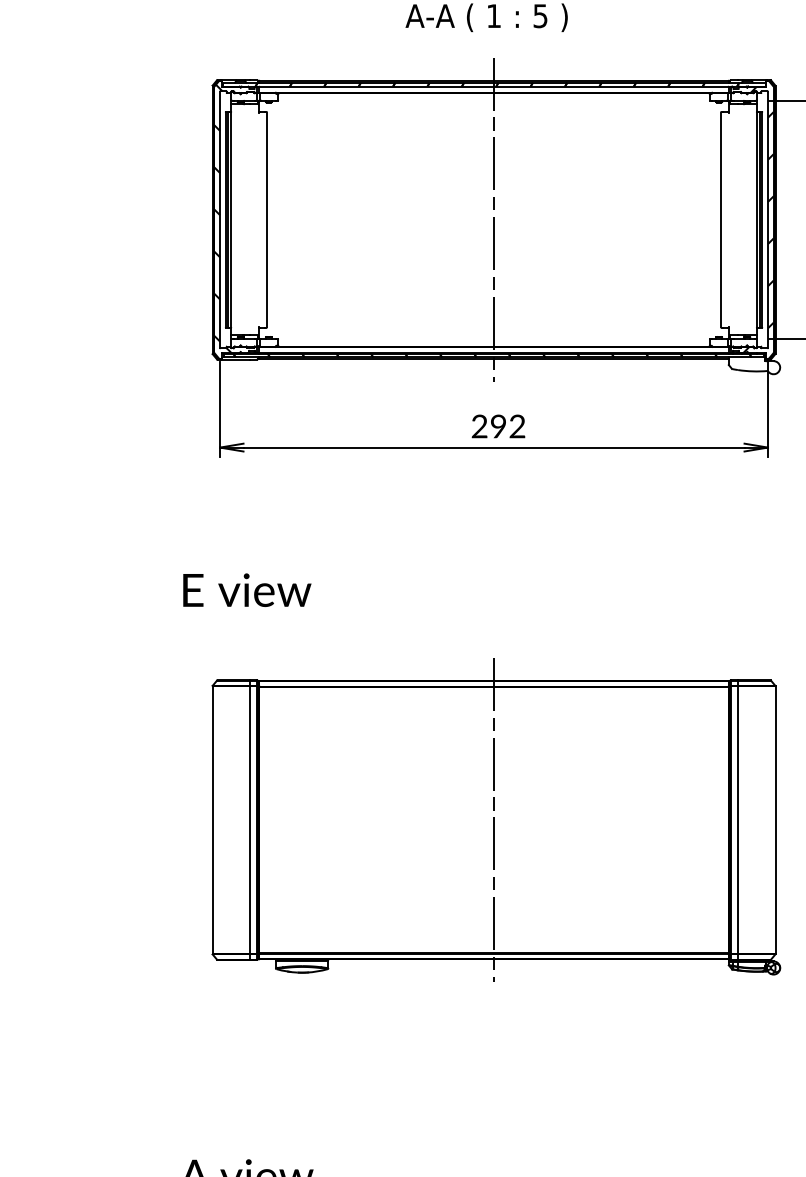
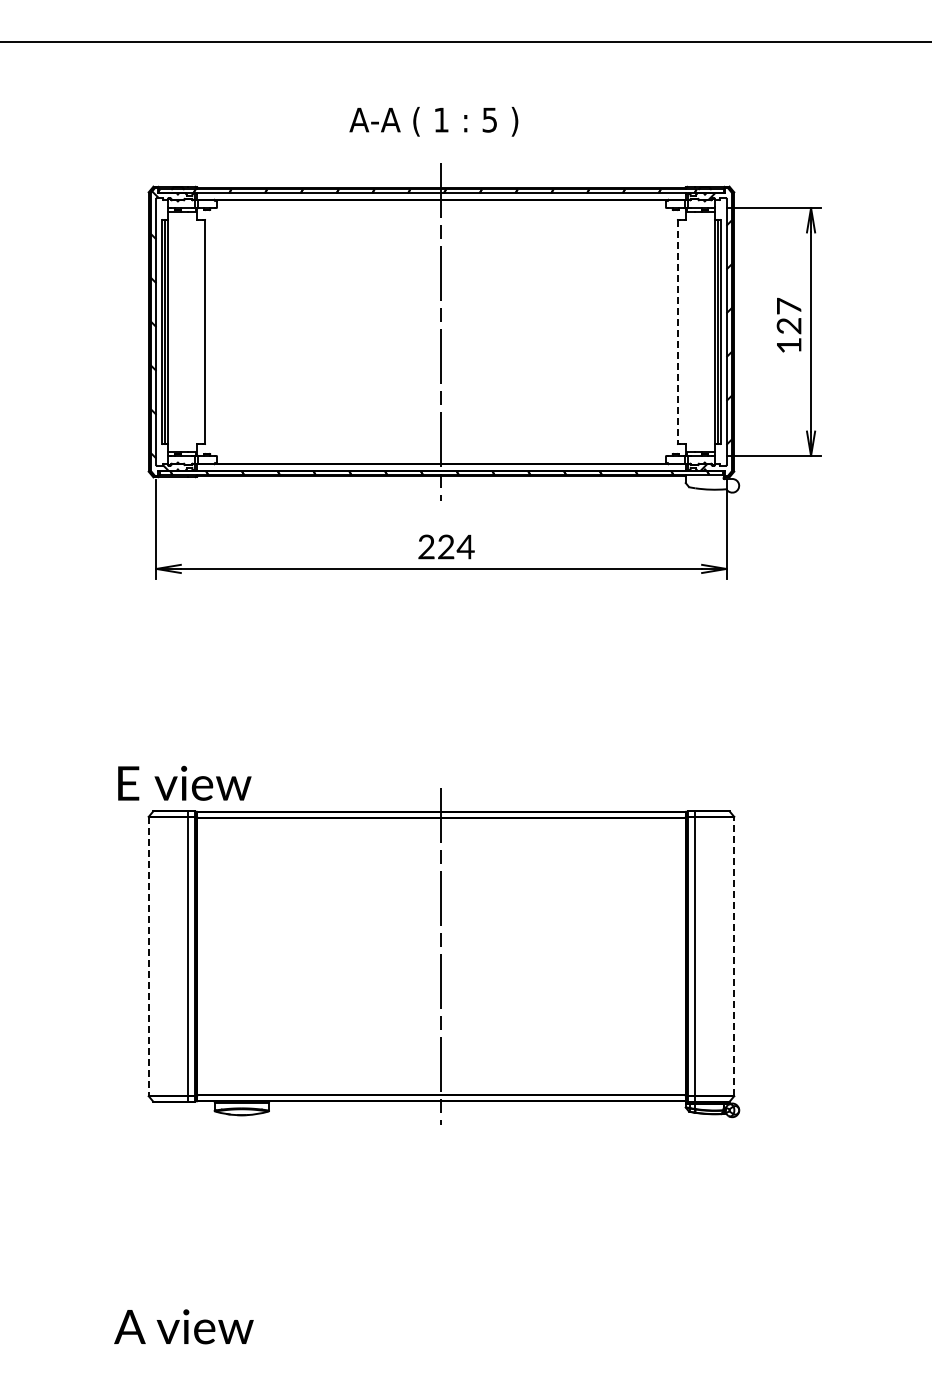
line: (720, 220) -> (677, 332), solid -> dashed
text: (508, 426) -> (456, 546), 292 -> 224
text: (247, 589) -> (184, 782), moved
line: (775, 820) -> (734, 956), solid -> dashed
line: (212, 821) -> (148, 957), solid -> dashed

